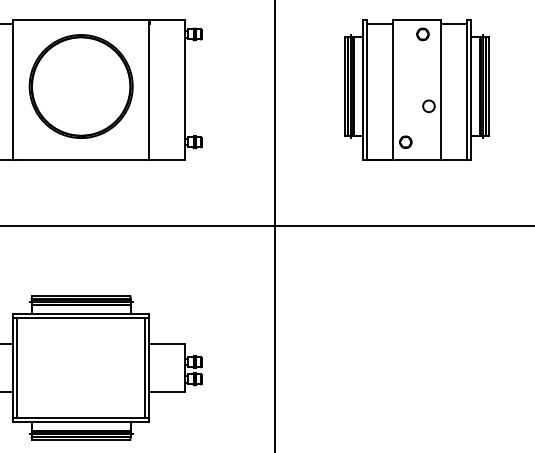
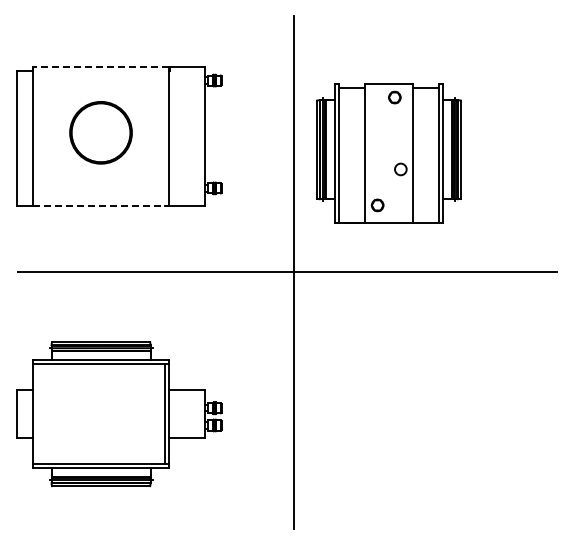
line: (81, 20) -> (101, 66), solid -> dashed
part: (80, 86) -> (100, 132), size x0.6
part: (416, 90) -> (388, 153), moved
line: (81, 160) -> (101, 206), solid -> dashed
line: (17, 368) -> (37, 414), removed

